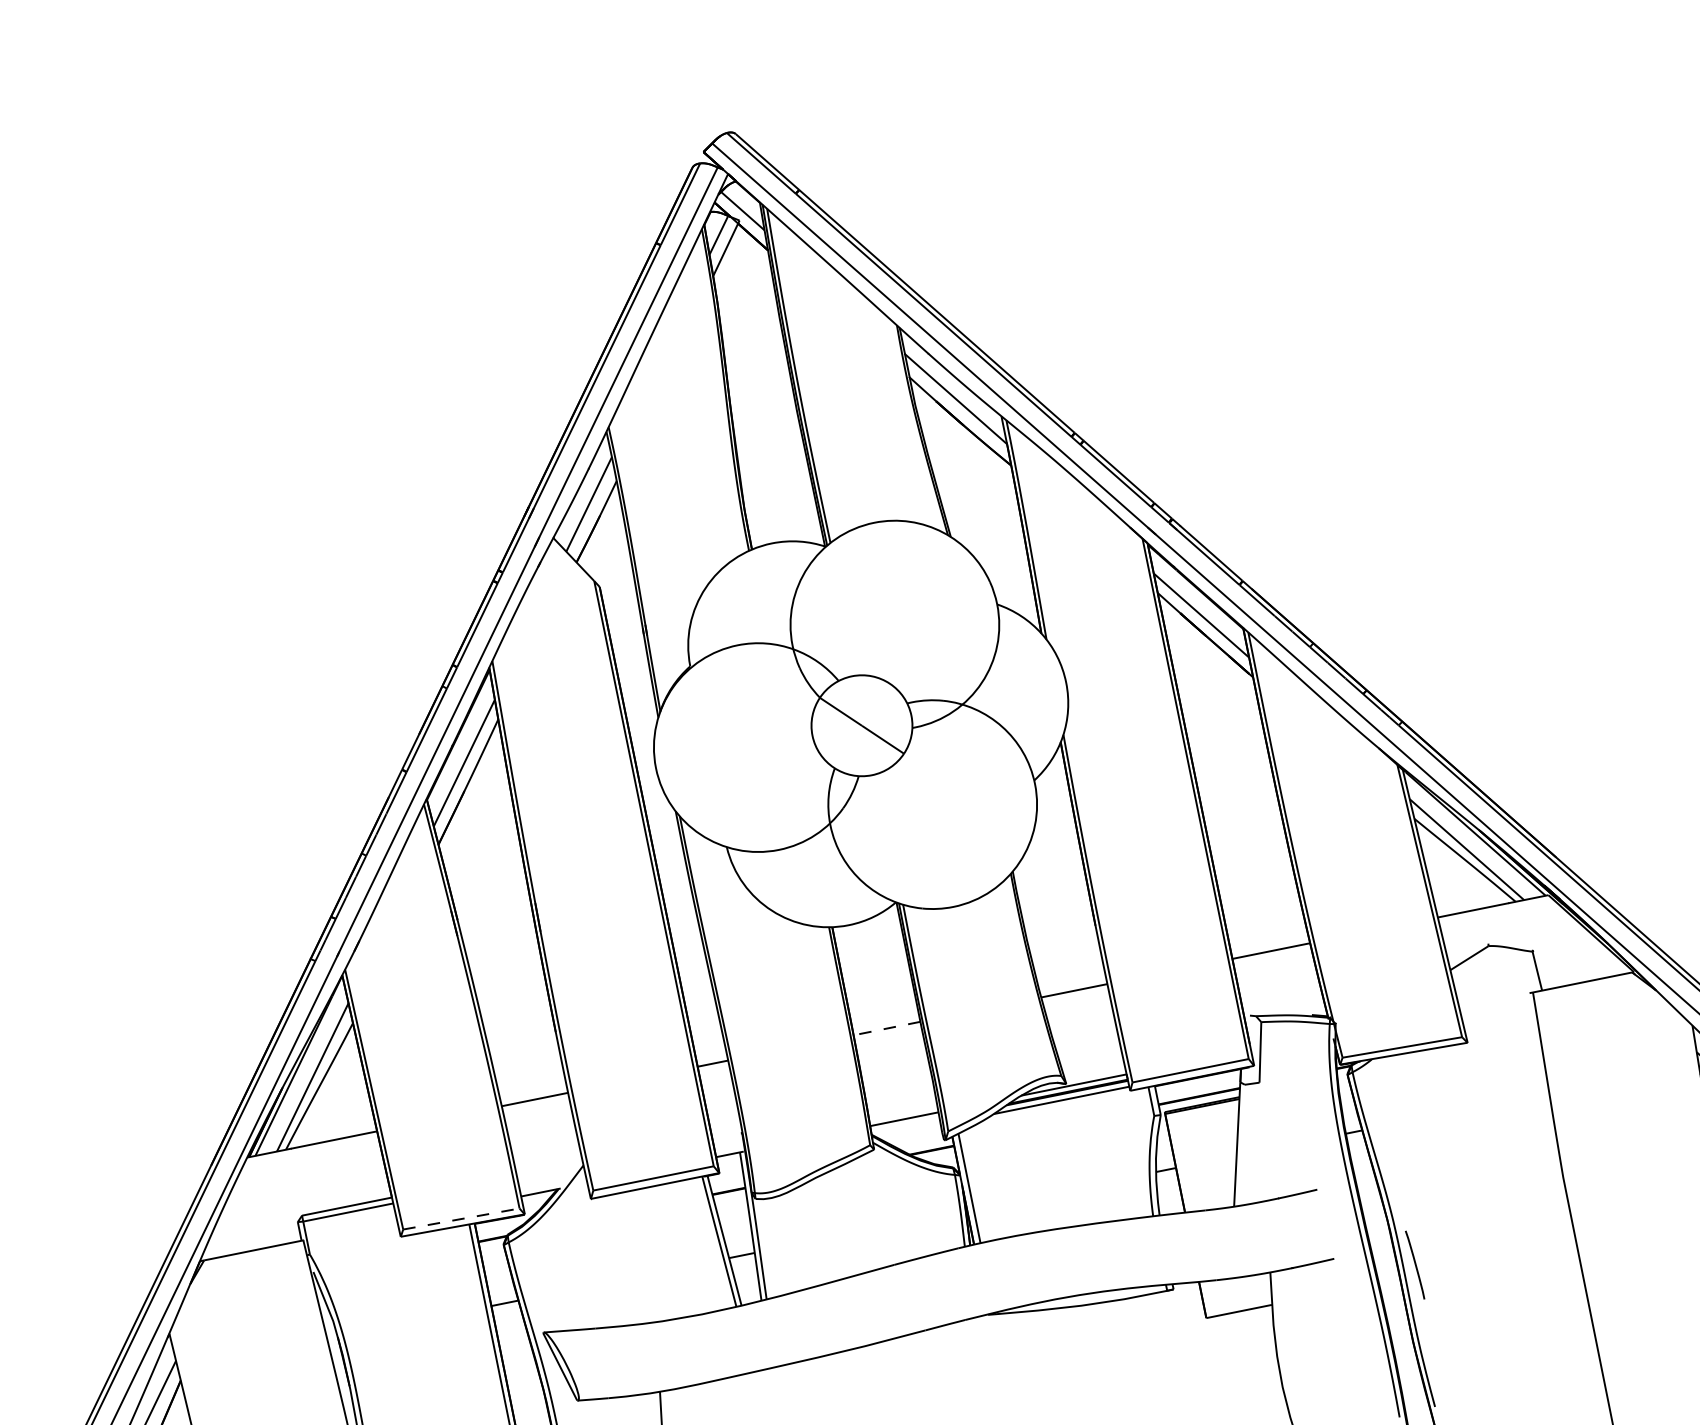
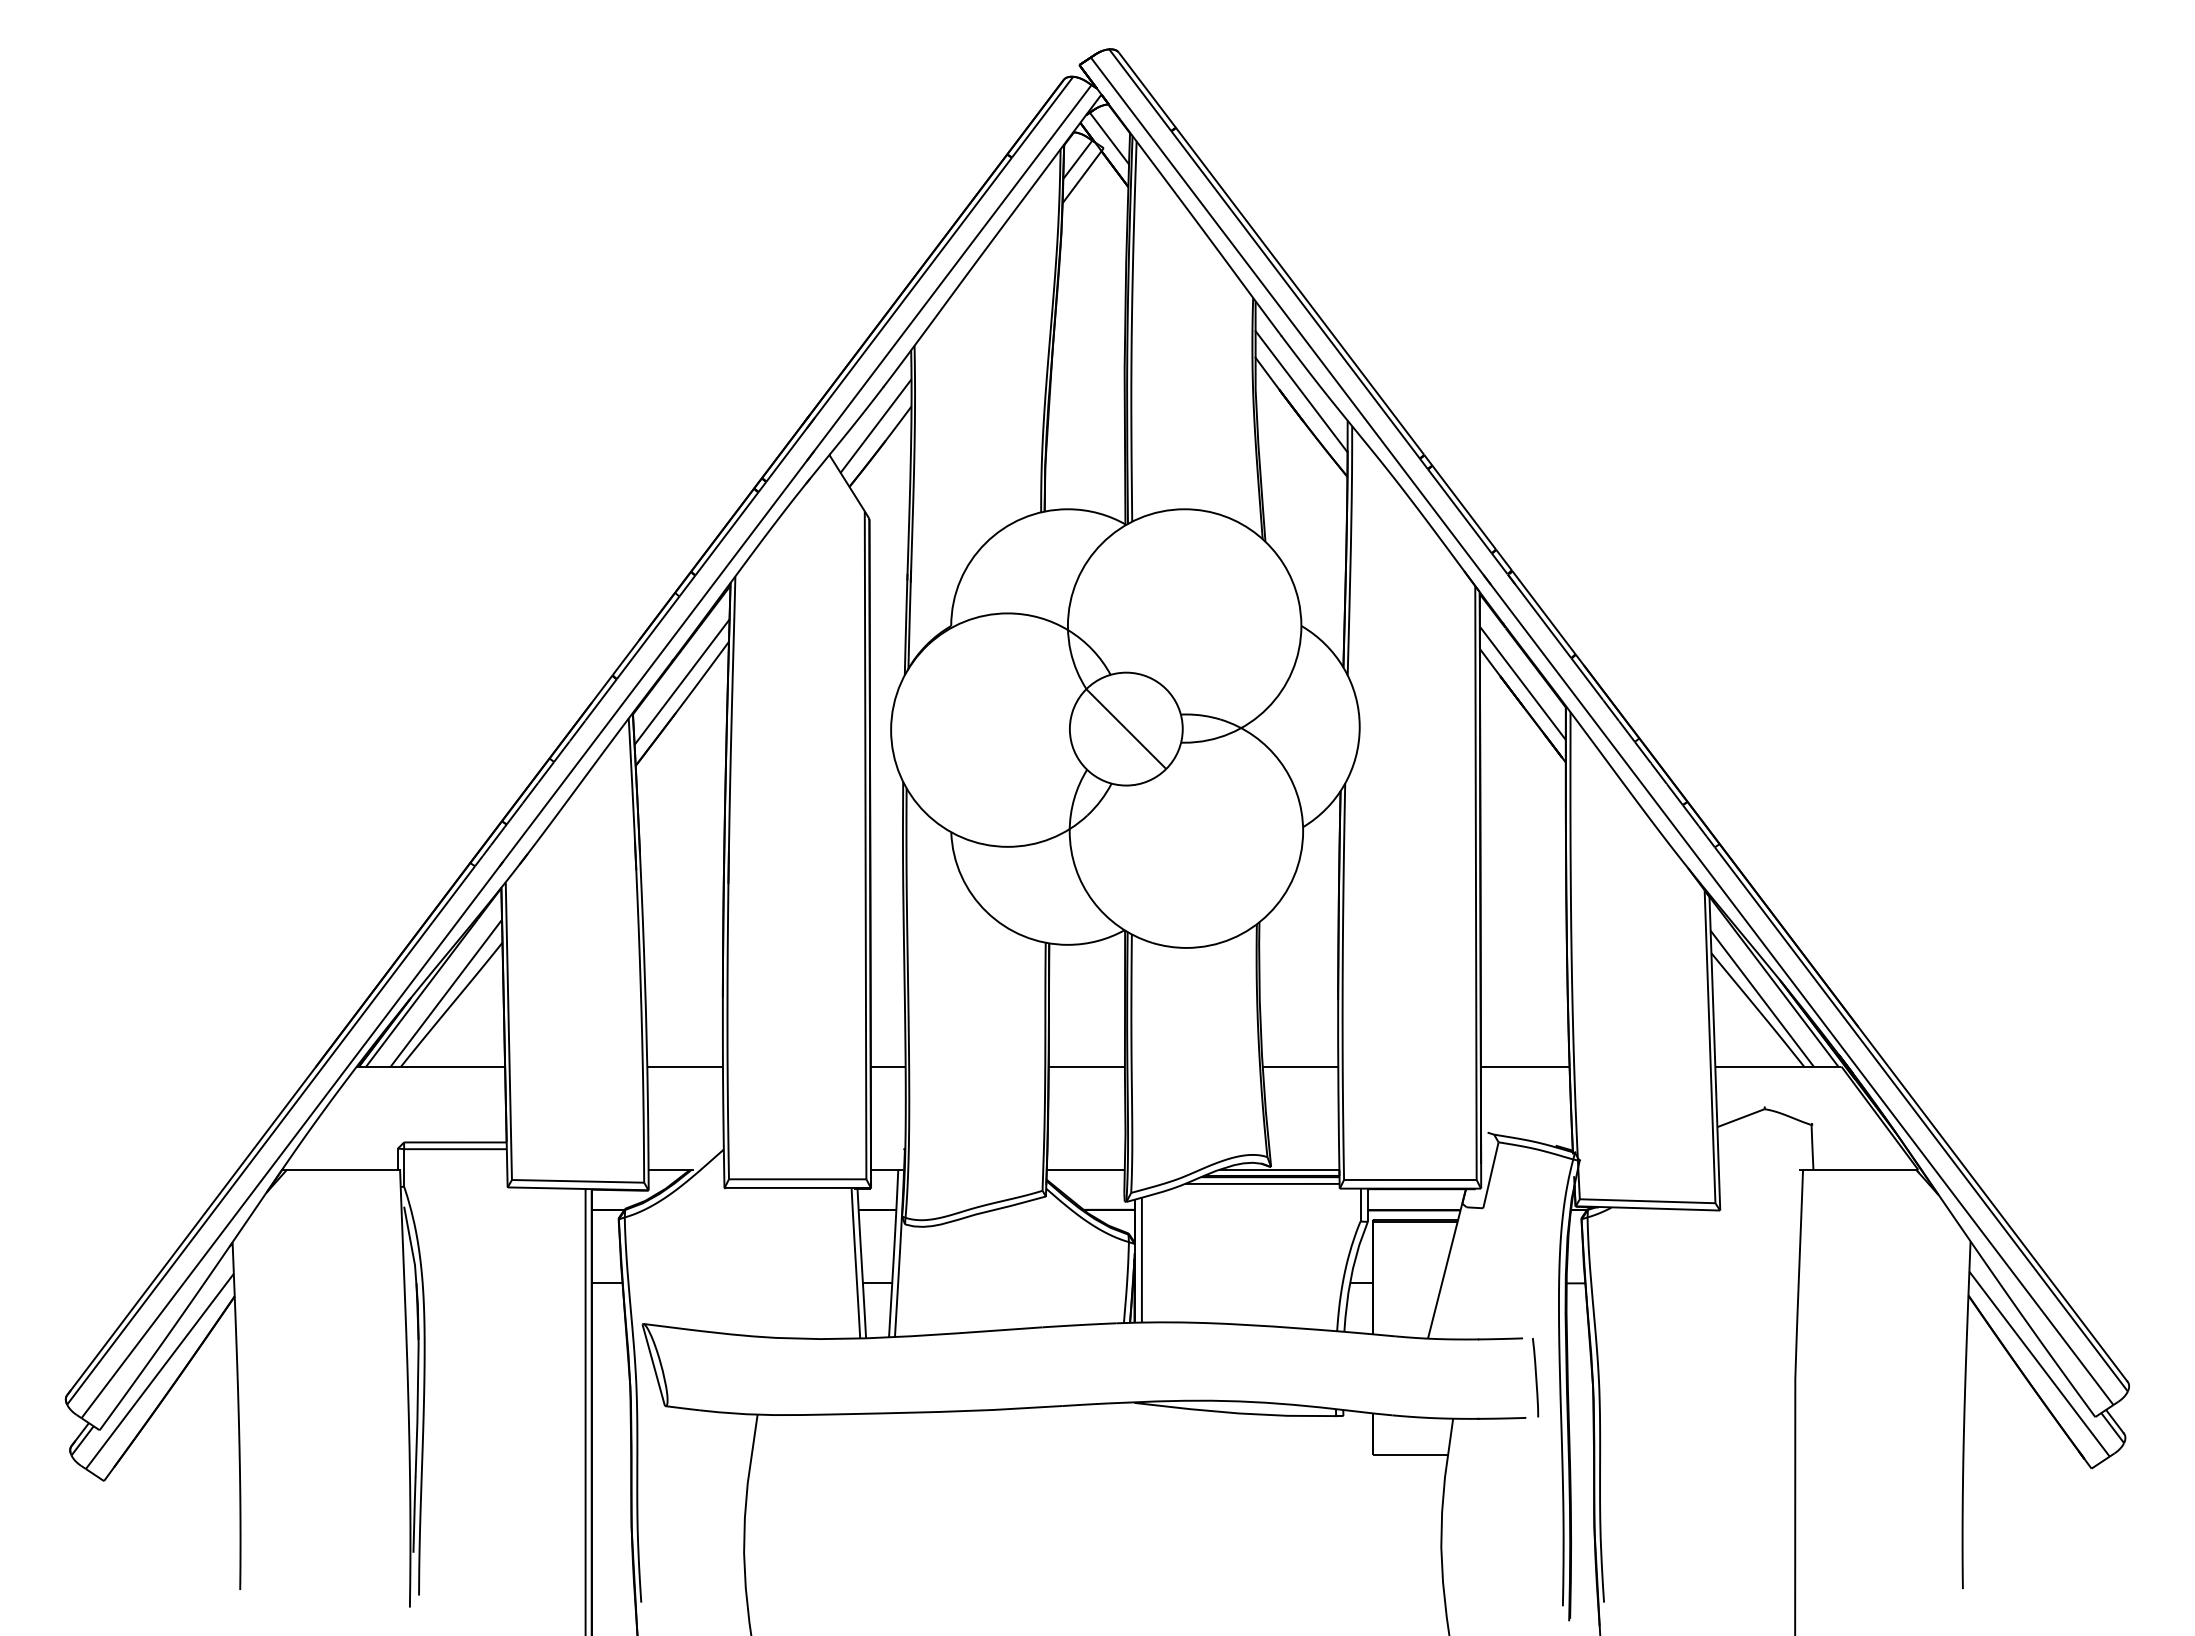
line: (886, 1028) -> (1086, 1066), dashed -> solid
line: (461, 1219) -> (578, 1181), dashed -> solid
line: (1415, 1264) -> (1535, 1377), moved

